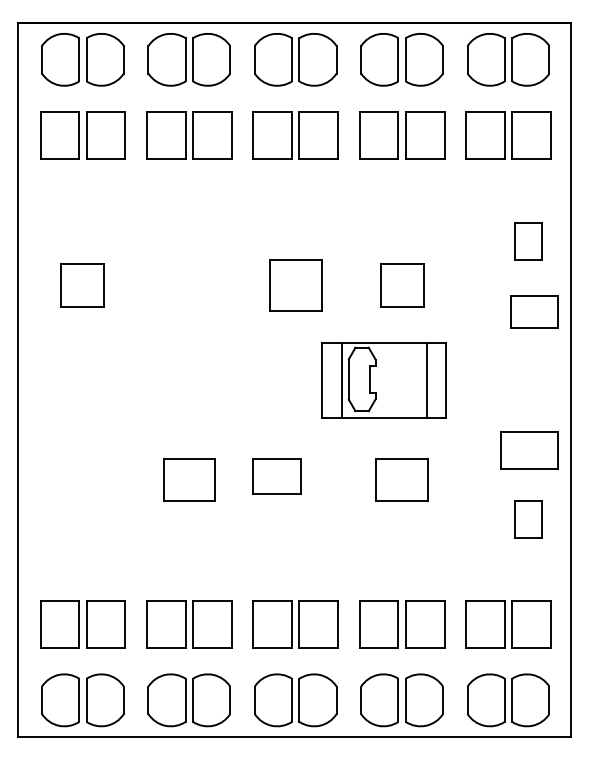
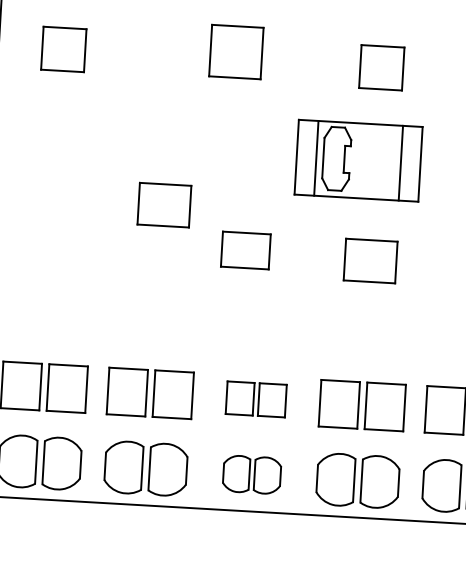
part: (295, 285) -> (236, 52), moved
part: (189, 479) -> (164, 204), moved
part: (295, 624) -> (256, 399), size x0.7
part: (295, 700) -> (251, 474), size x0.7

